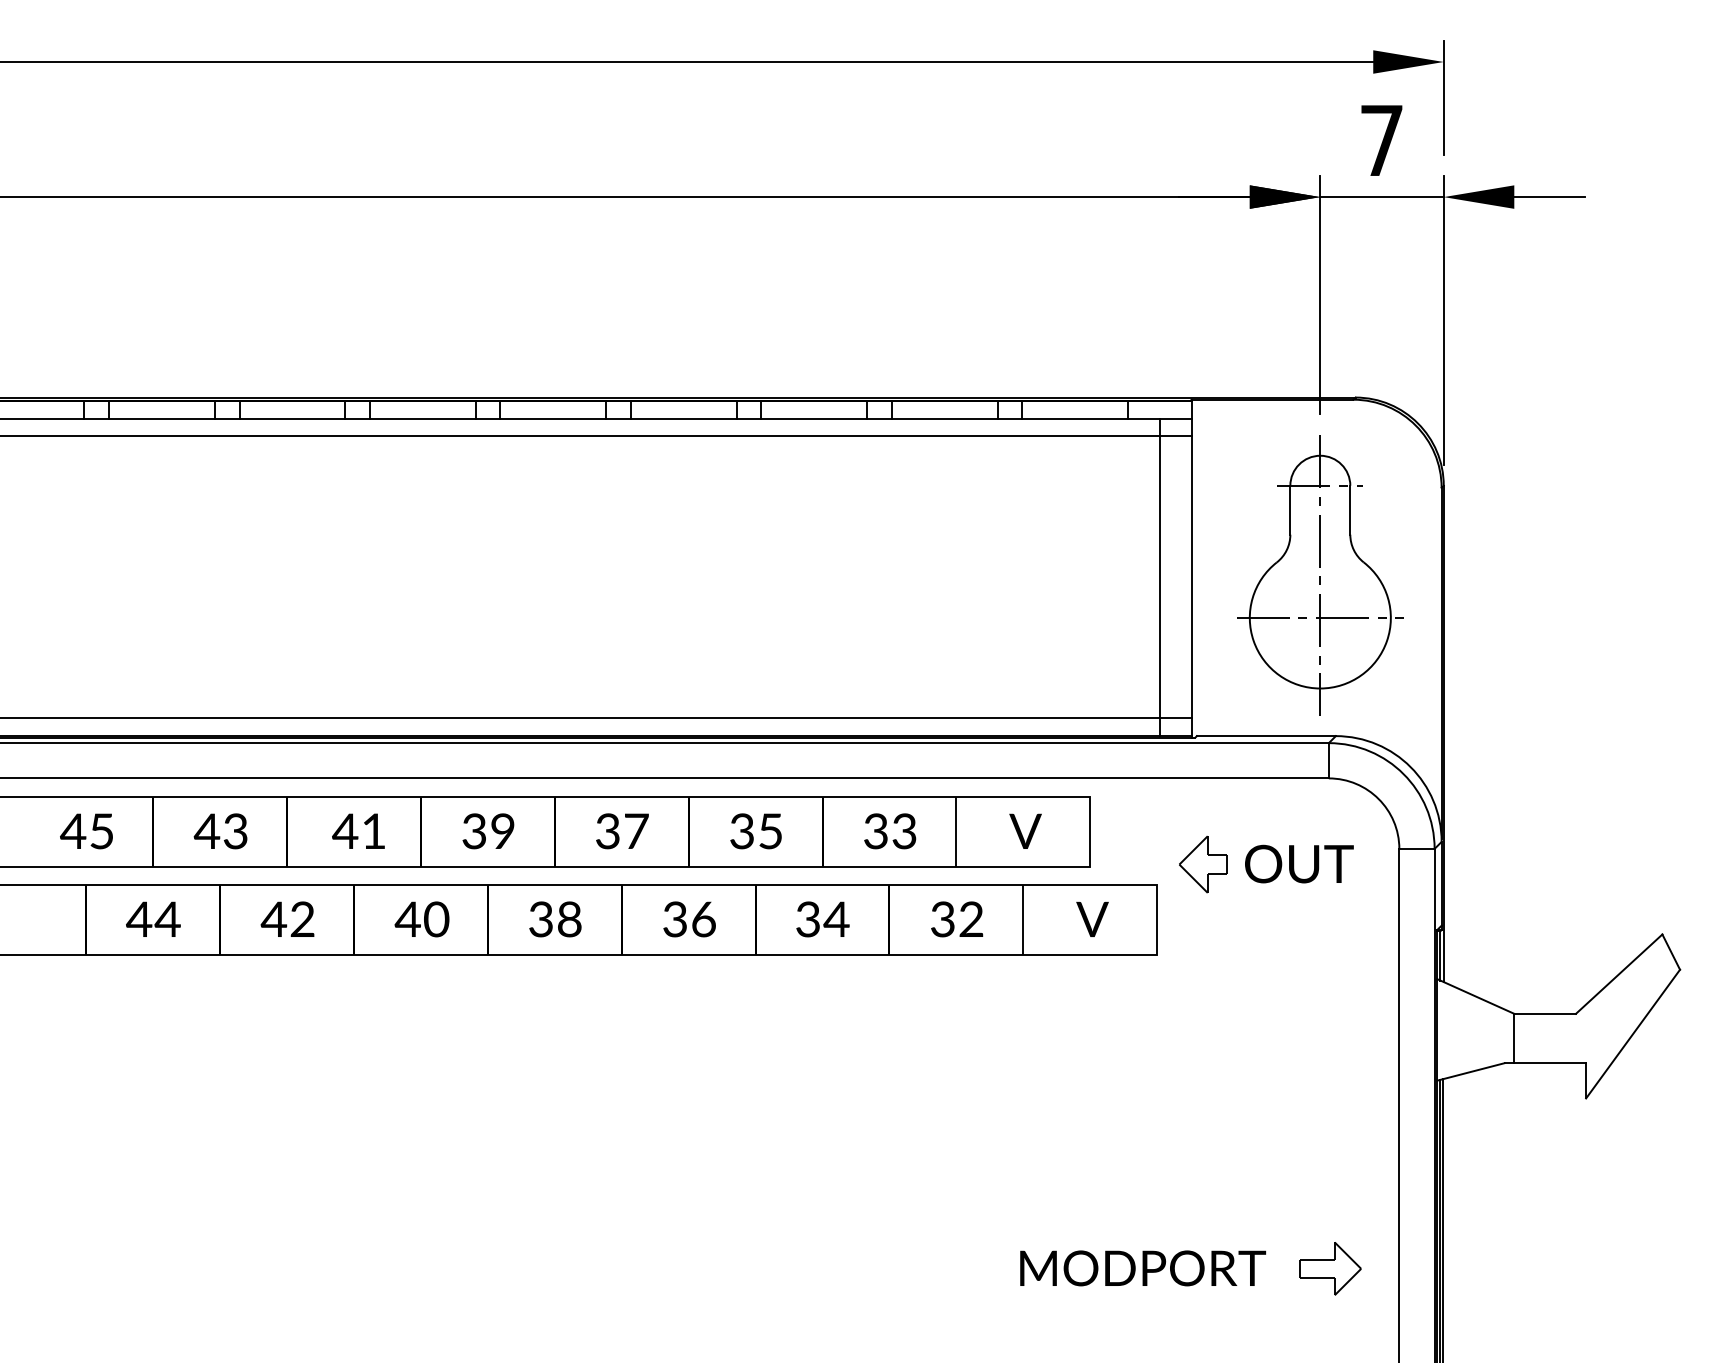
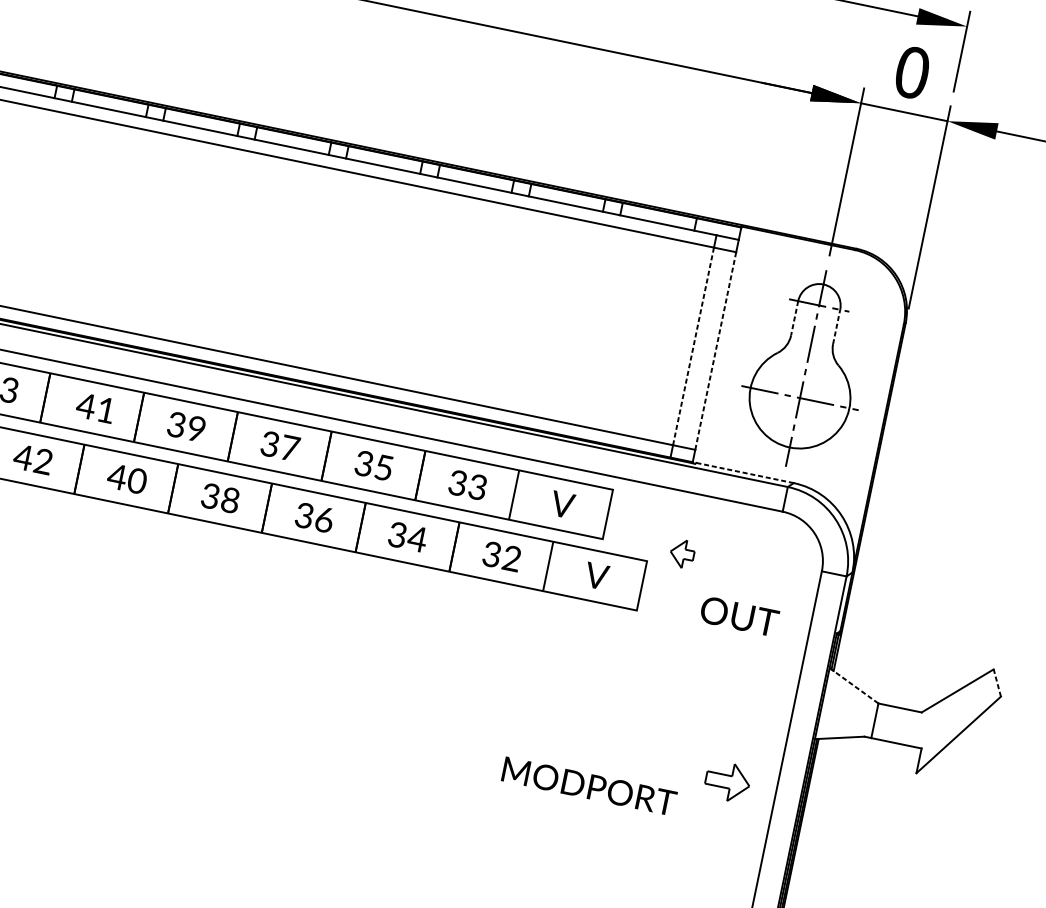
text: (1381, 140) -> (912, 72), 7 -> 0
line: (1350, 509) -> (836, 326), solid -> dashed
line: (1290, 510) -> (794, 318), solid -> dashed
line: (1159, 576) -> (693, 345), solid -> dashed
line: (1191, 576) -> (715, 350), solid -> dashed
line: (1265, 736) -> (744, 473), solid -> dashed
text: (1299, 863) -> (739, 616), moved
part: (1203, 864) -> (682, 553), size x0.7
line: (1671, 952) -> (997, 683), solid -> dashed
line: (1476, 996) -> (854, 685), solid -> dashed
text: (1143, 1268) -> (589, 786), moved
part: (1330, 1268) -> (728, 781), moved

